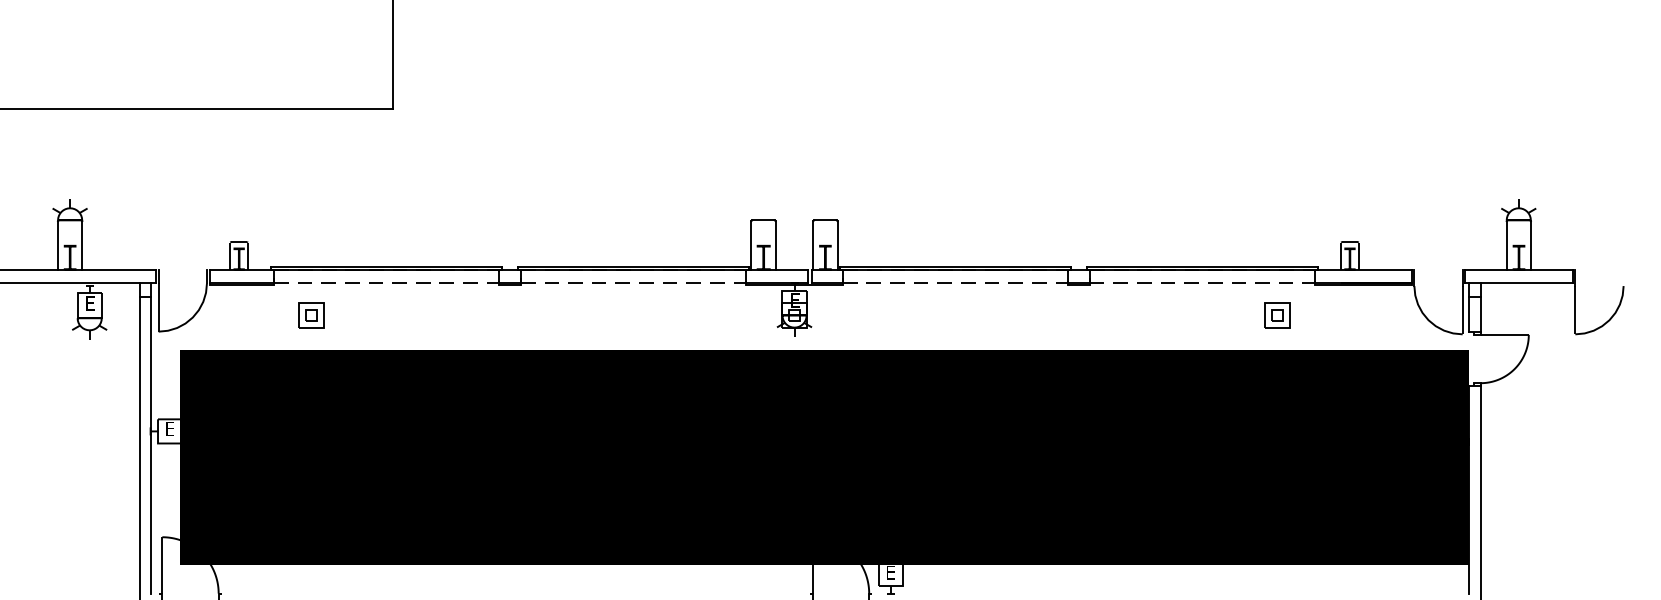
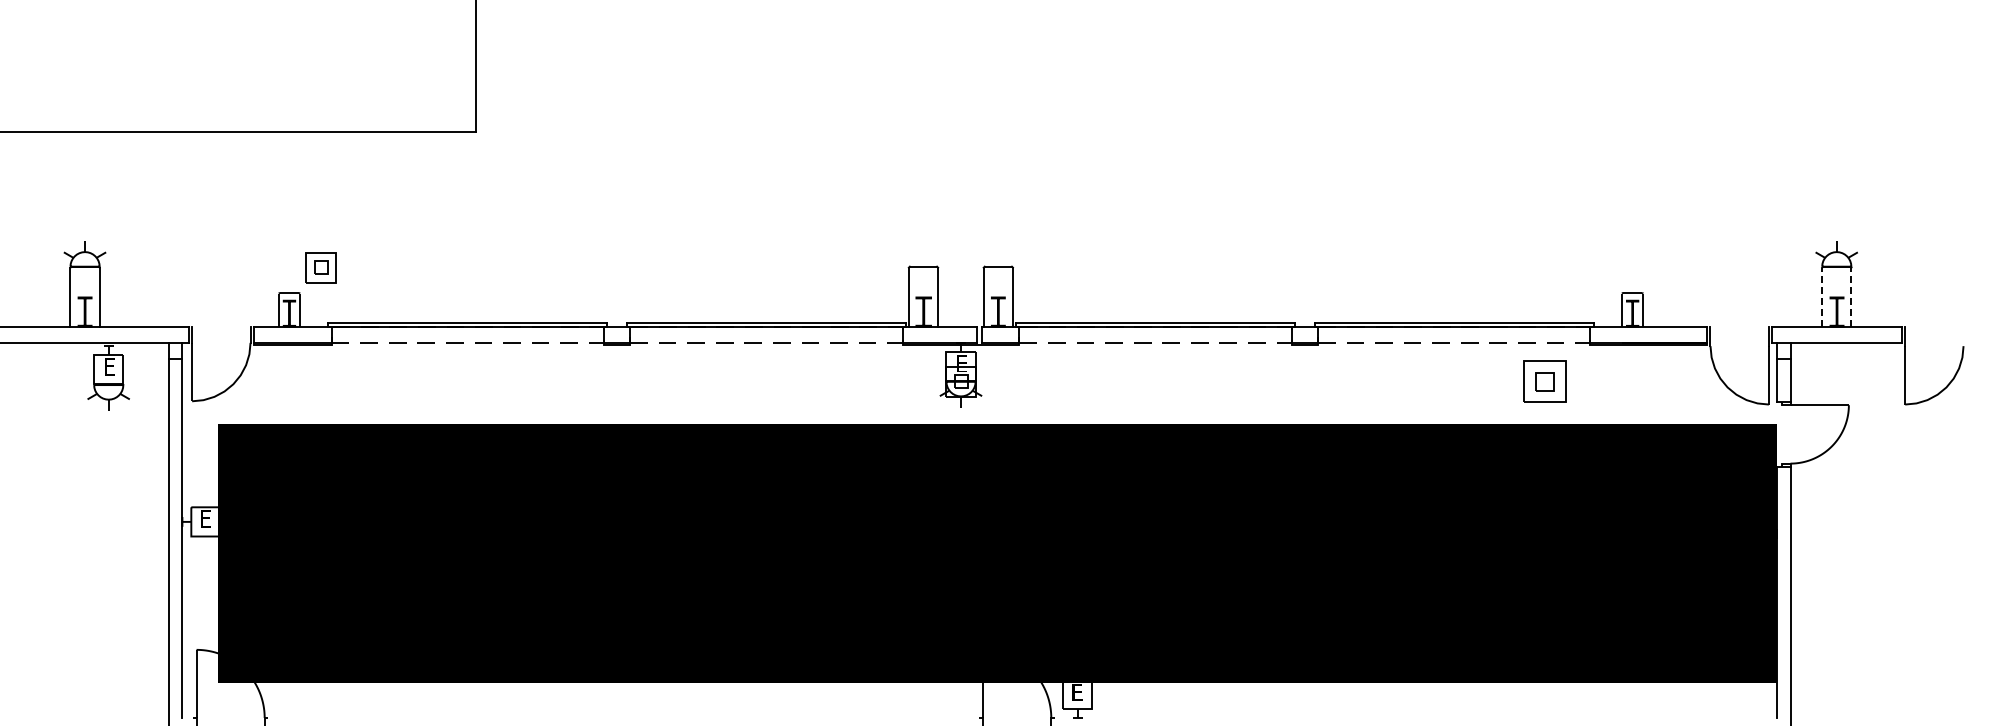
line: (1506, 245) -> (1822, 297), solid -> dashed
line: (1530, 245) -> (1851, 297), solid -> dashed
part: (311, 315) -> (320, 267), moved
part: (1277, 315) -> (1544, 381), size x1.4

